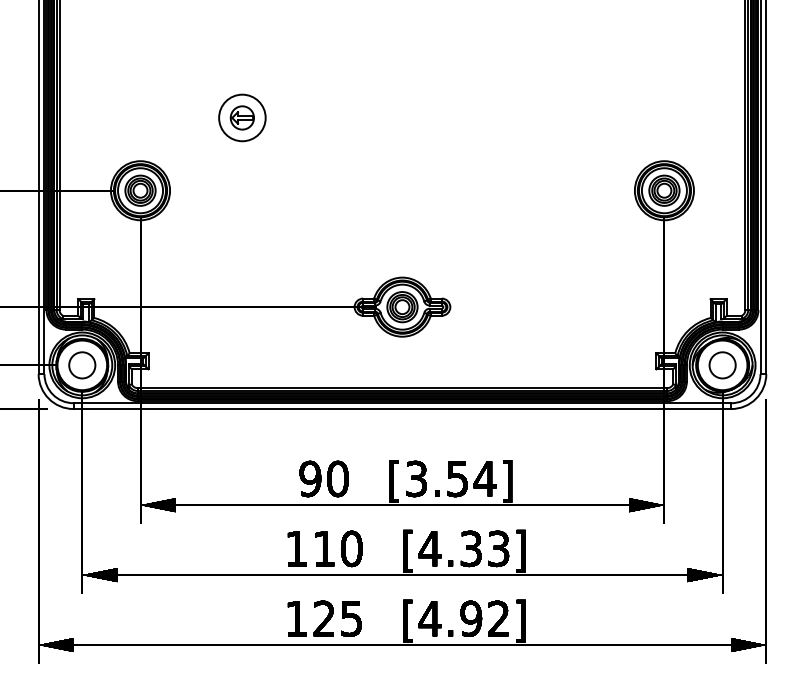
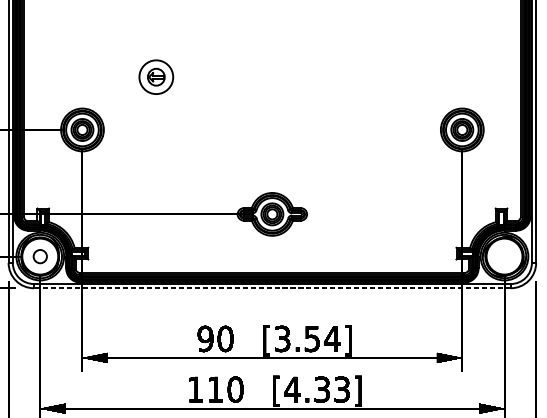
circle: (82, 365) -> (40, 256), size x0.7
circle: (722, 365) -> (504, 256), removed
line: (402, 409) -> (272, 288), solid -> dashed

